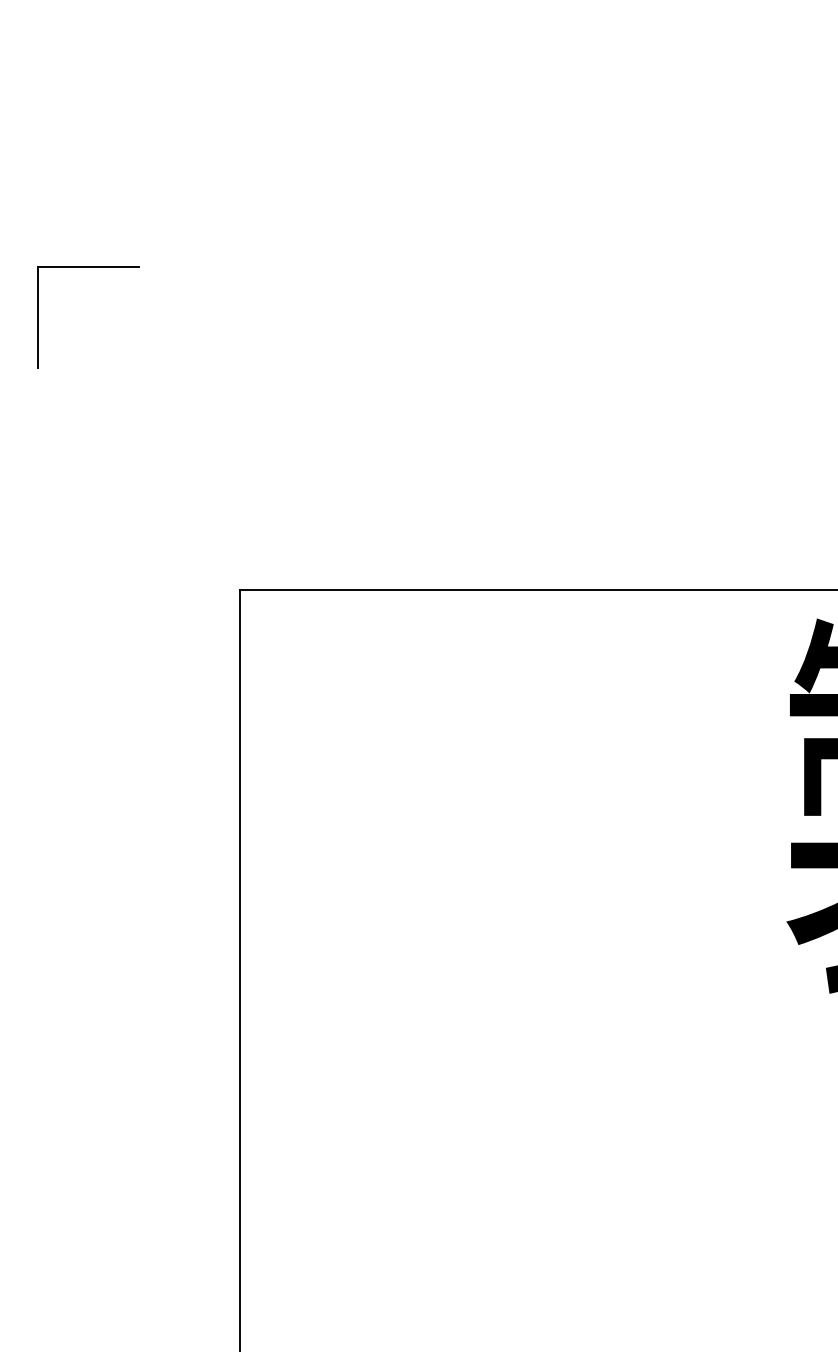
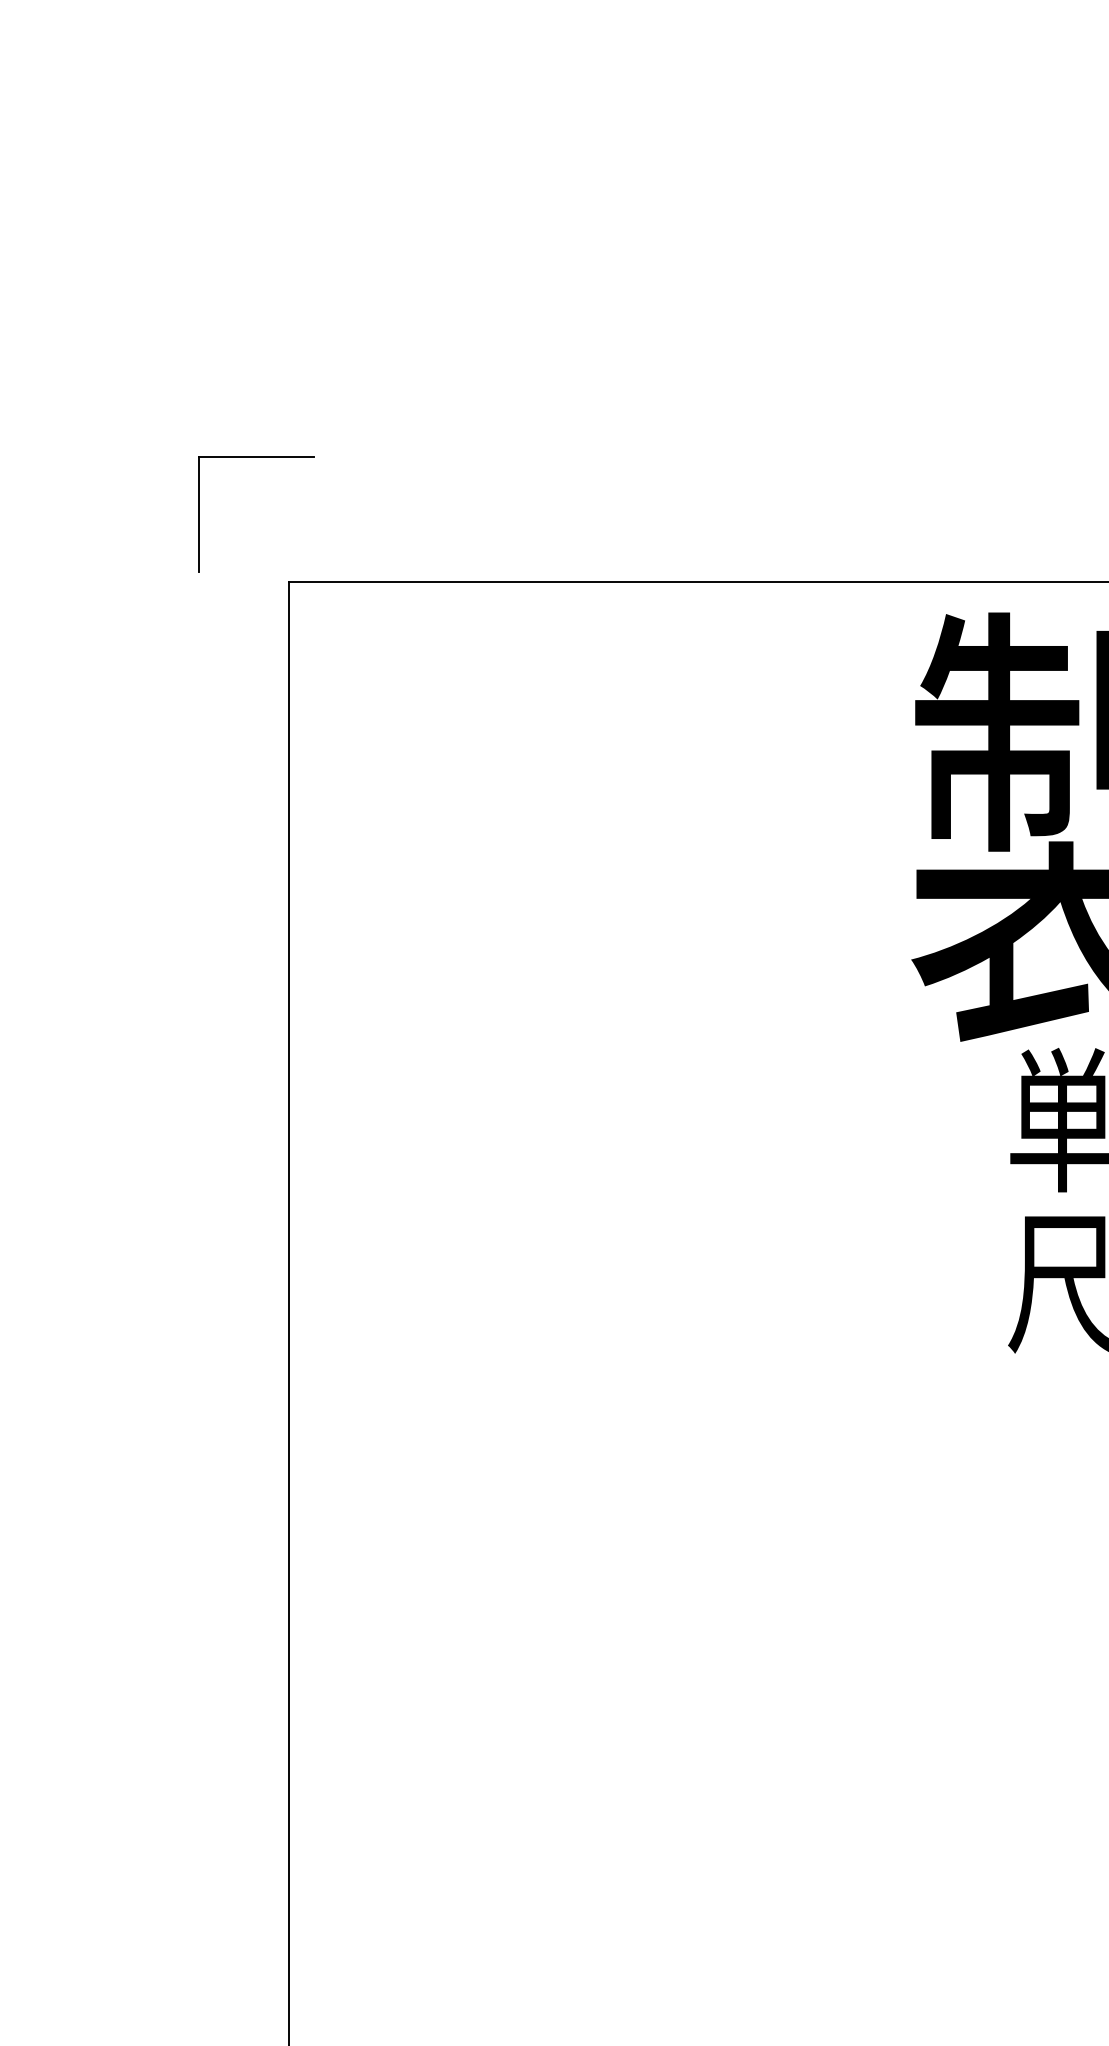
part: (89, 268) -> (256, 457), moved

